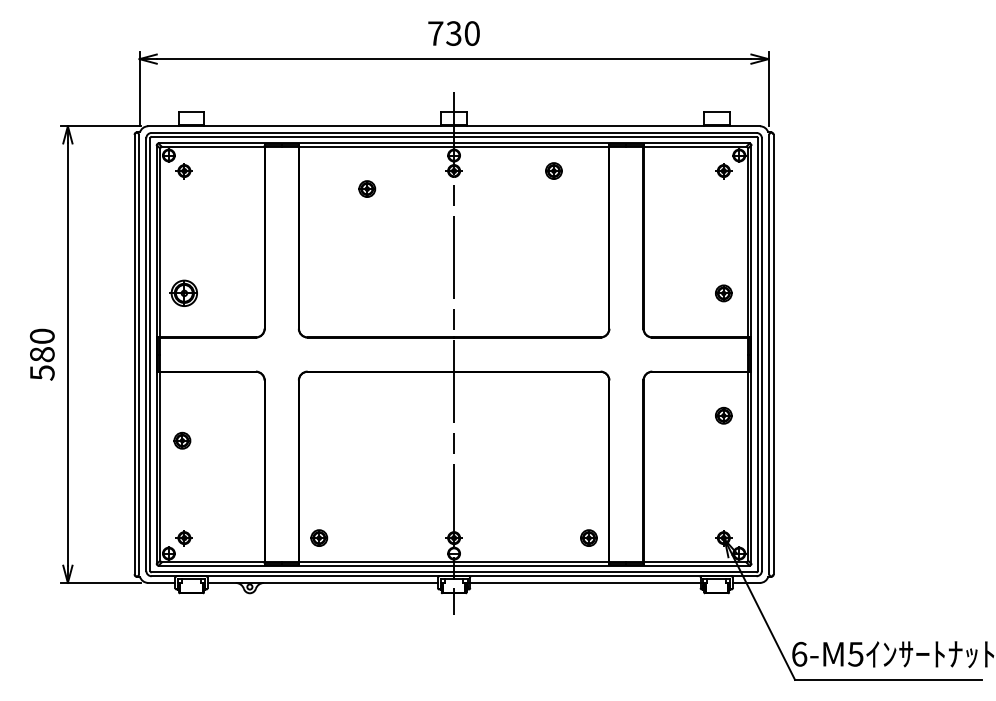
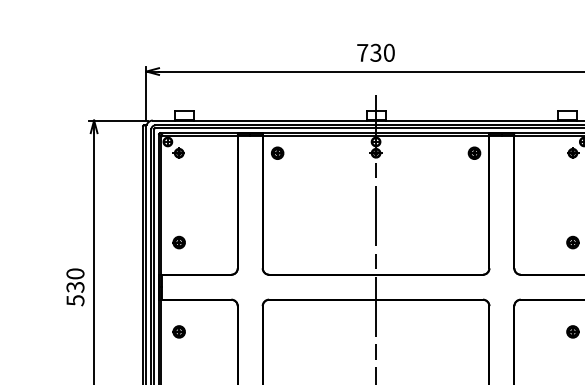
part: (553, 170) -> (474, 152), moved
part: (367, 188) -> (277, 152), moved
part: (184, 293) -> (179, 242), size x0.62
text: (41, 354) -> (74, 287), 580 -> 530
part: (182, 440) -> (179, 331), moved

